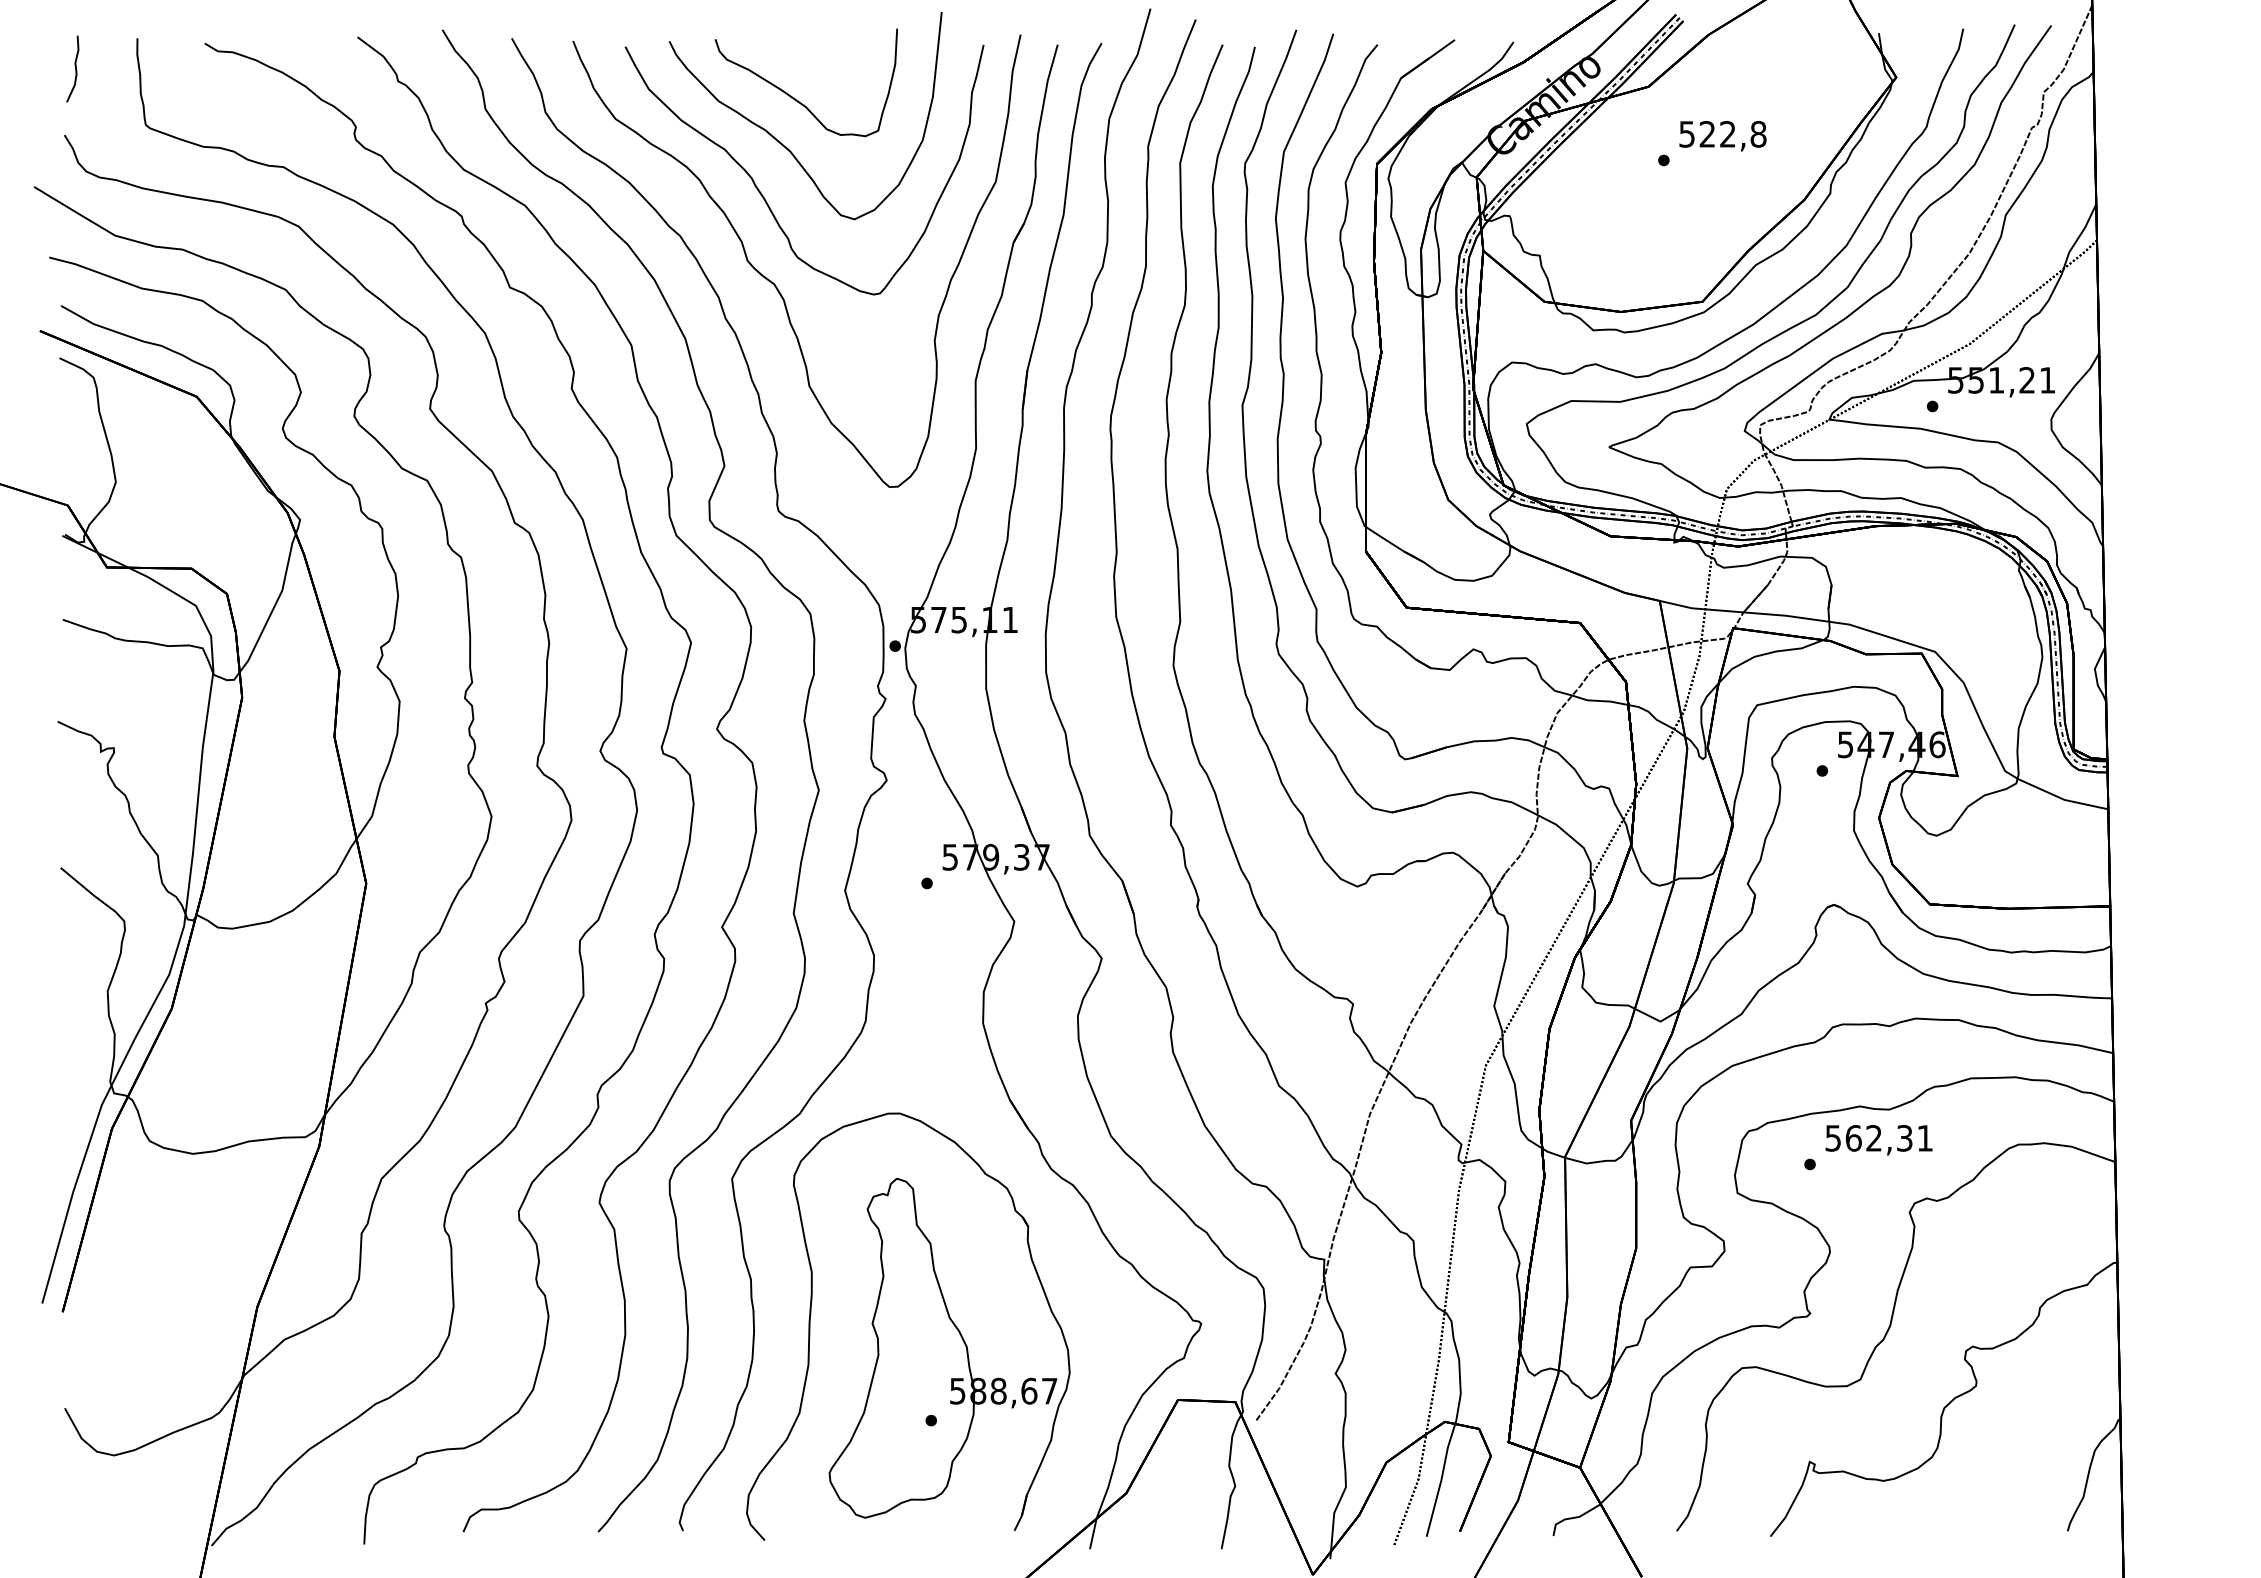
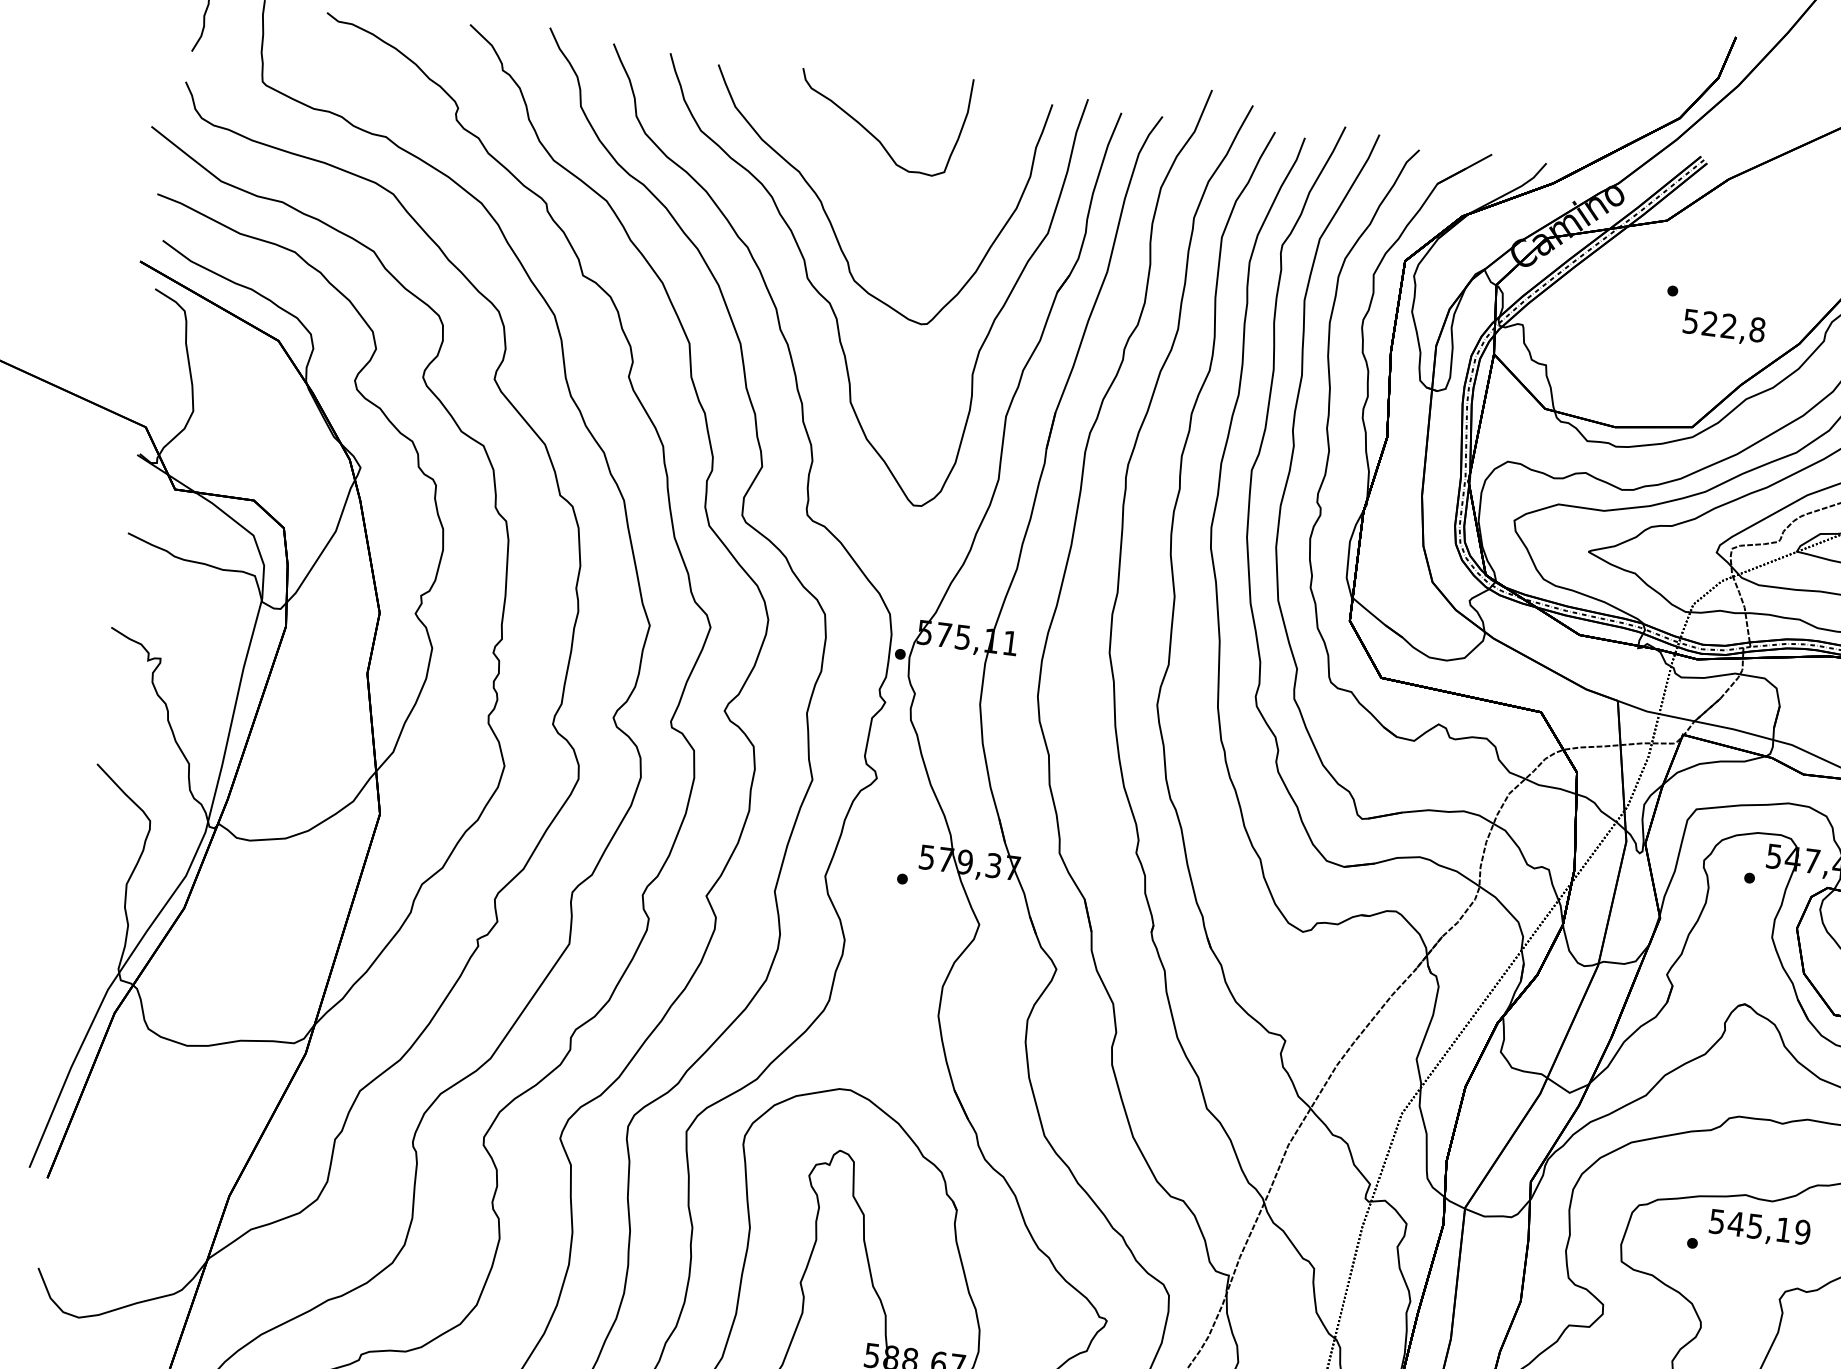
text: (1722, 136) -> (1723, 327), moved
curve: (780, 141) -> (852, 170), removed
text: (1889, 1138) -> (1769, 1228), 562,31 -> 545,19

